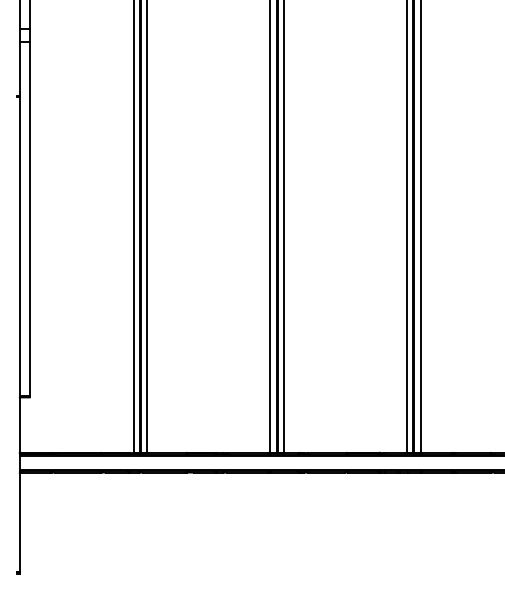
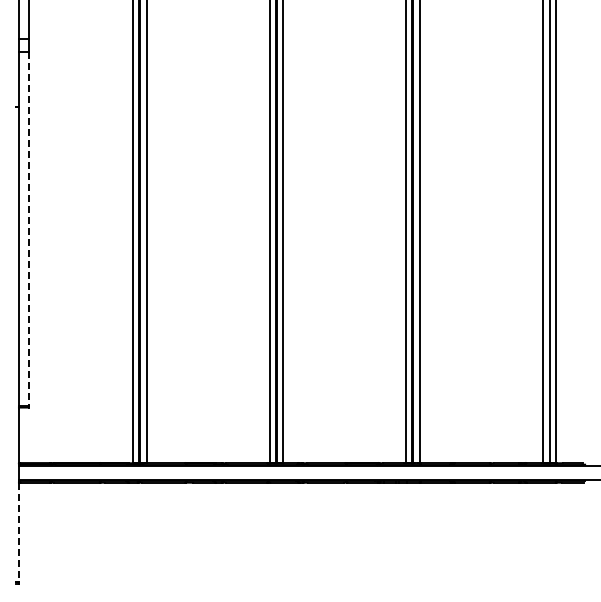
line: (29, 219) -> (28, 229), solid -> dashed
line: (19, 522) -> (18, 532), solid -> dashed

